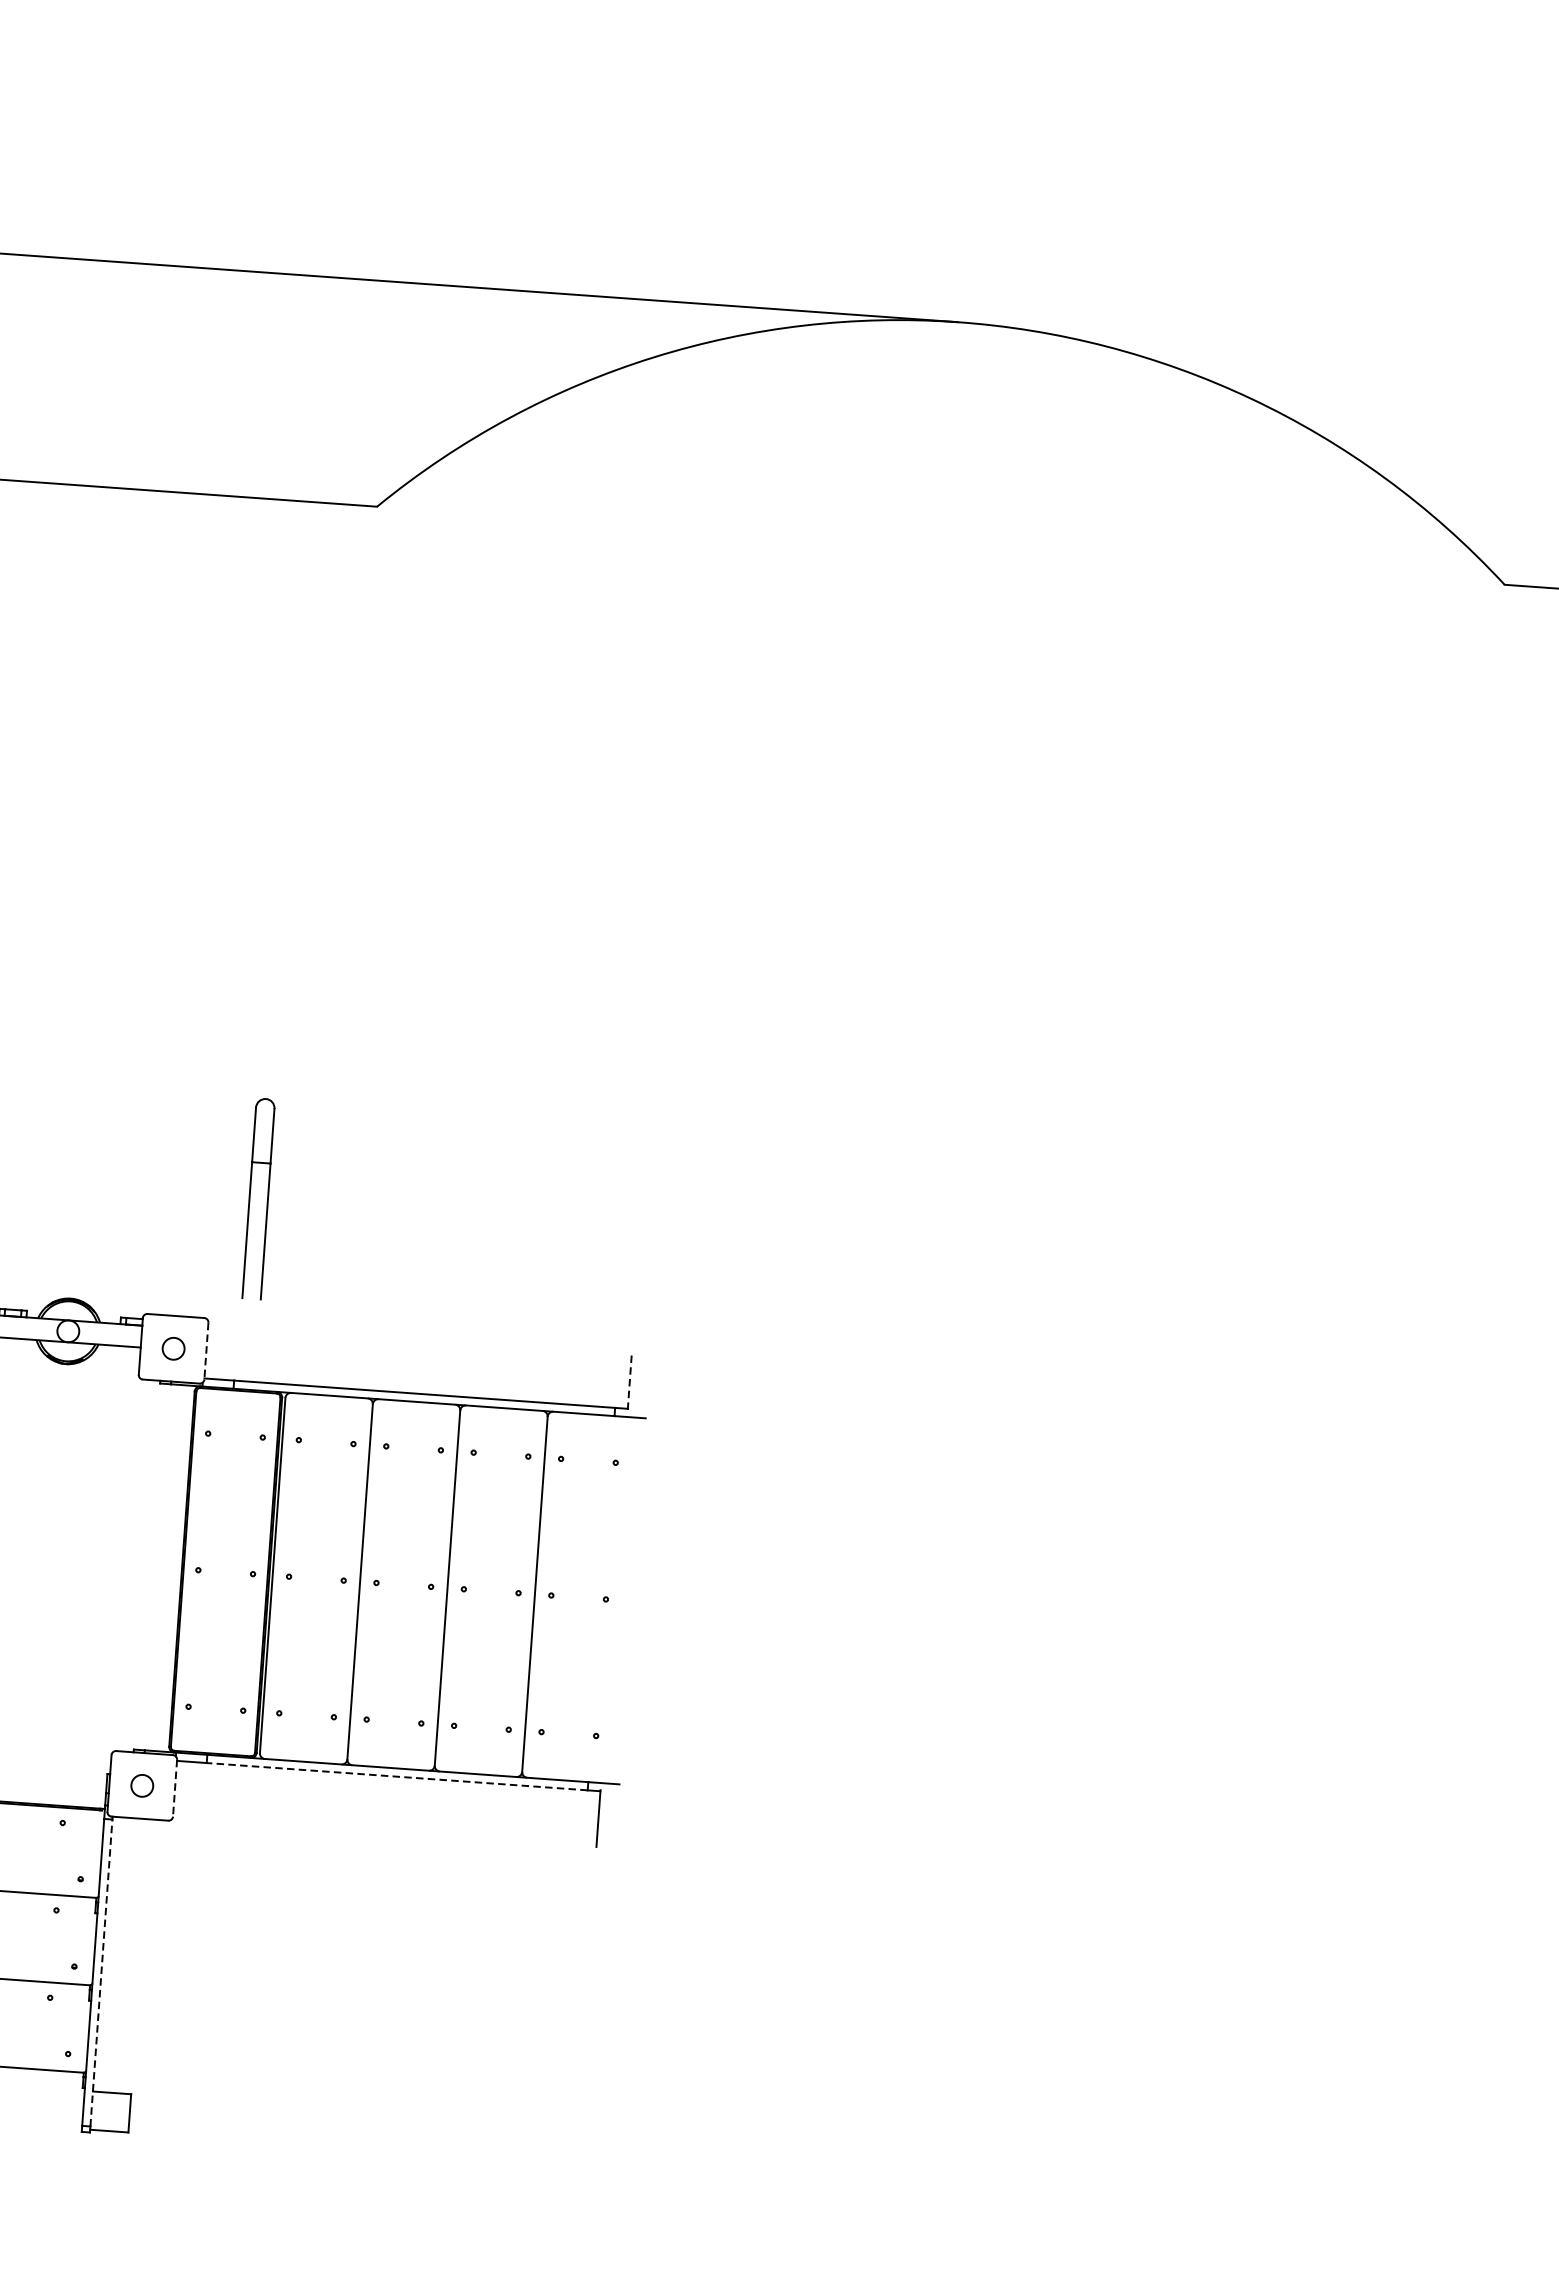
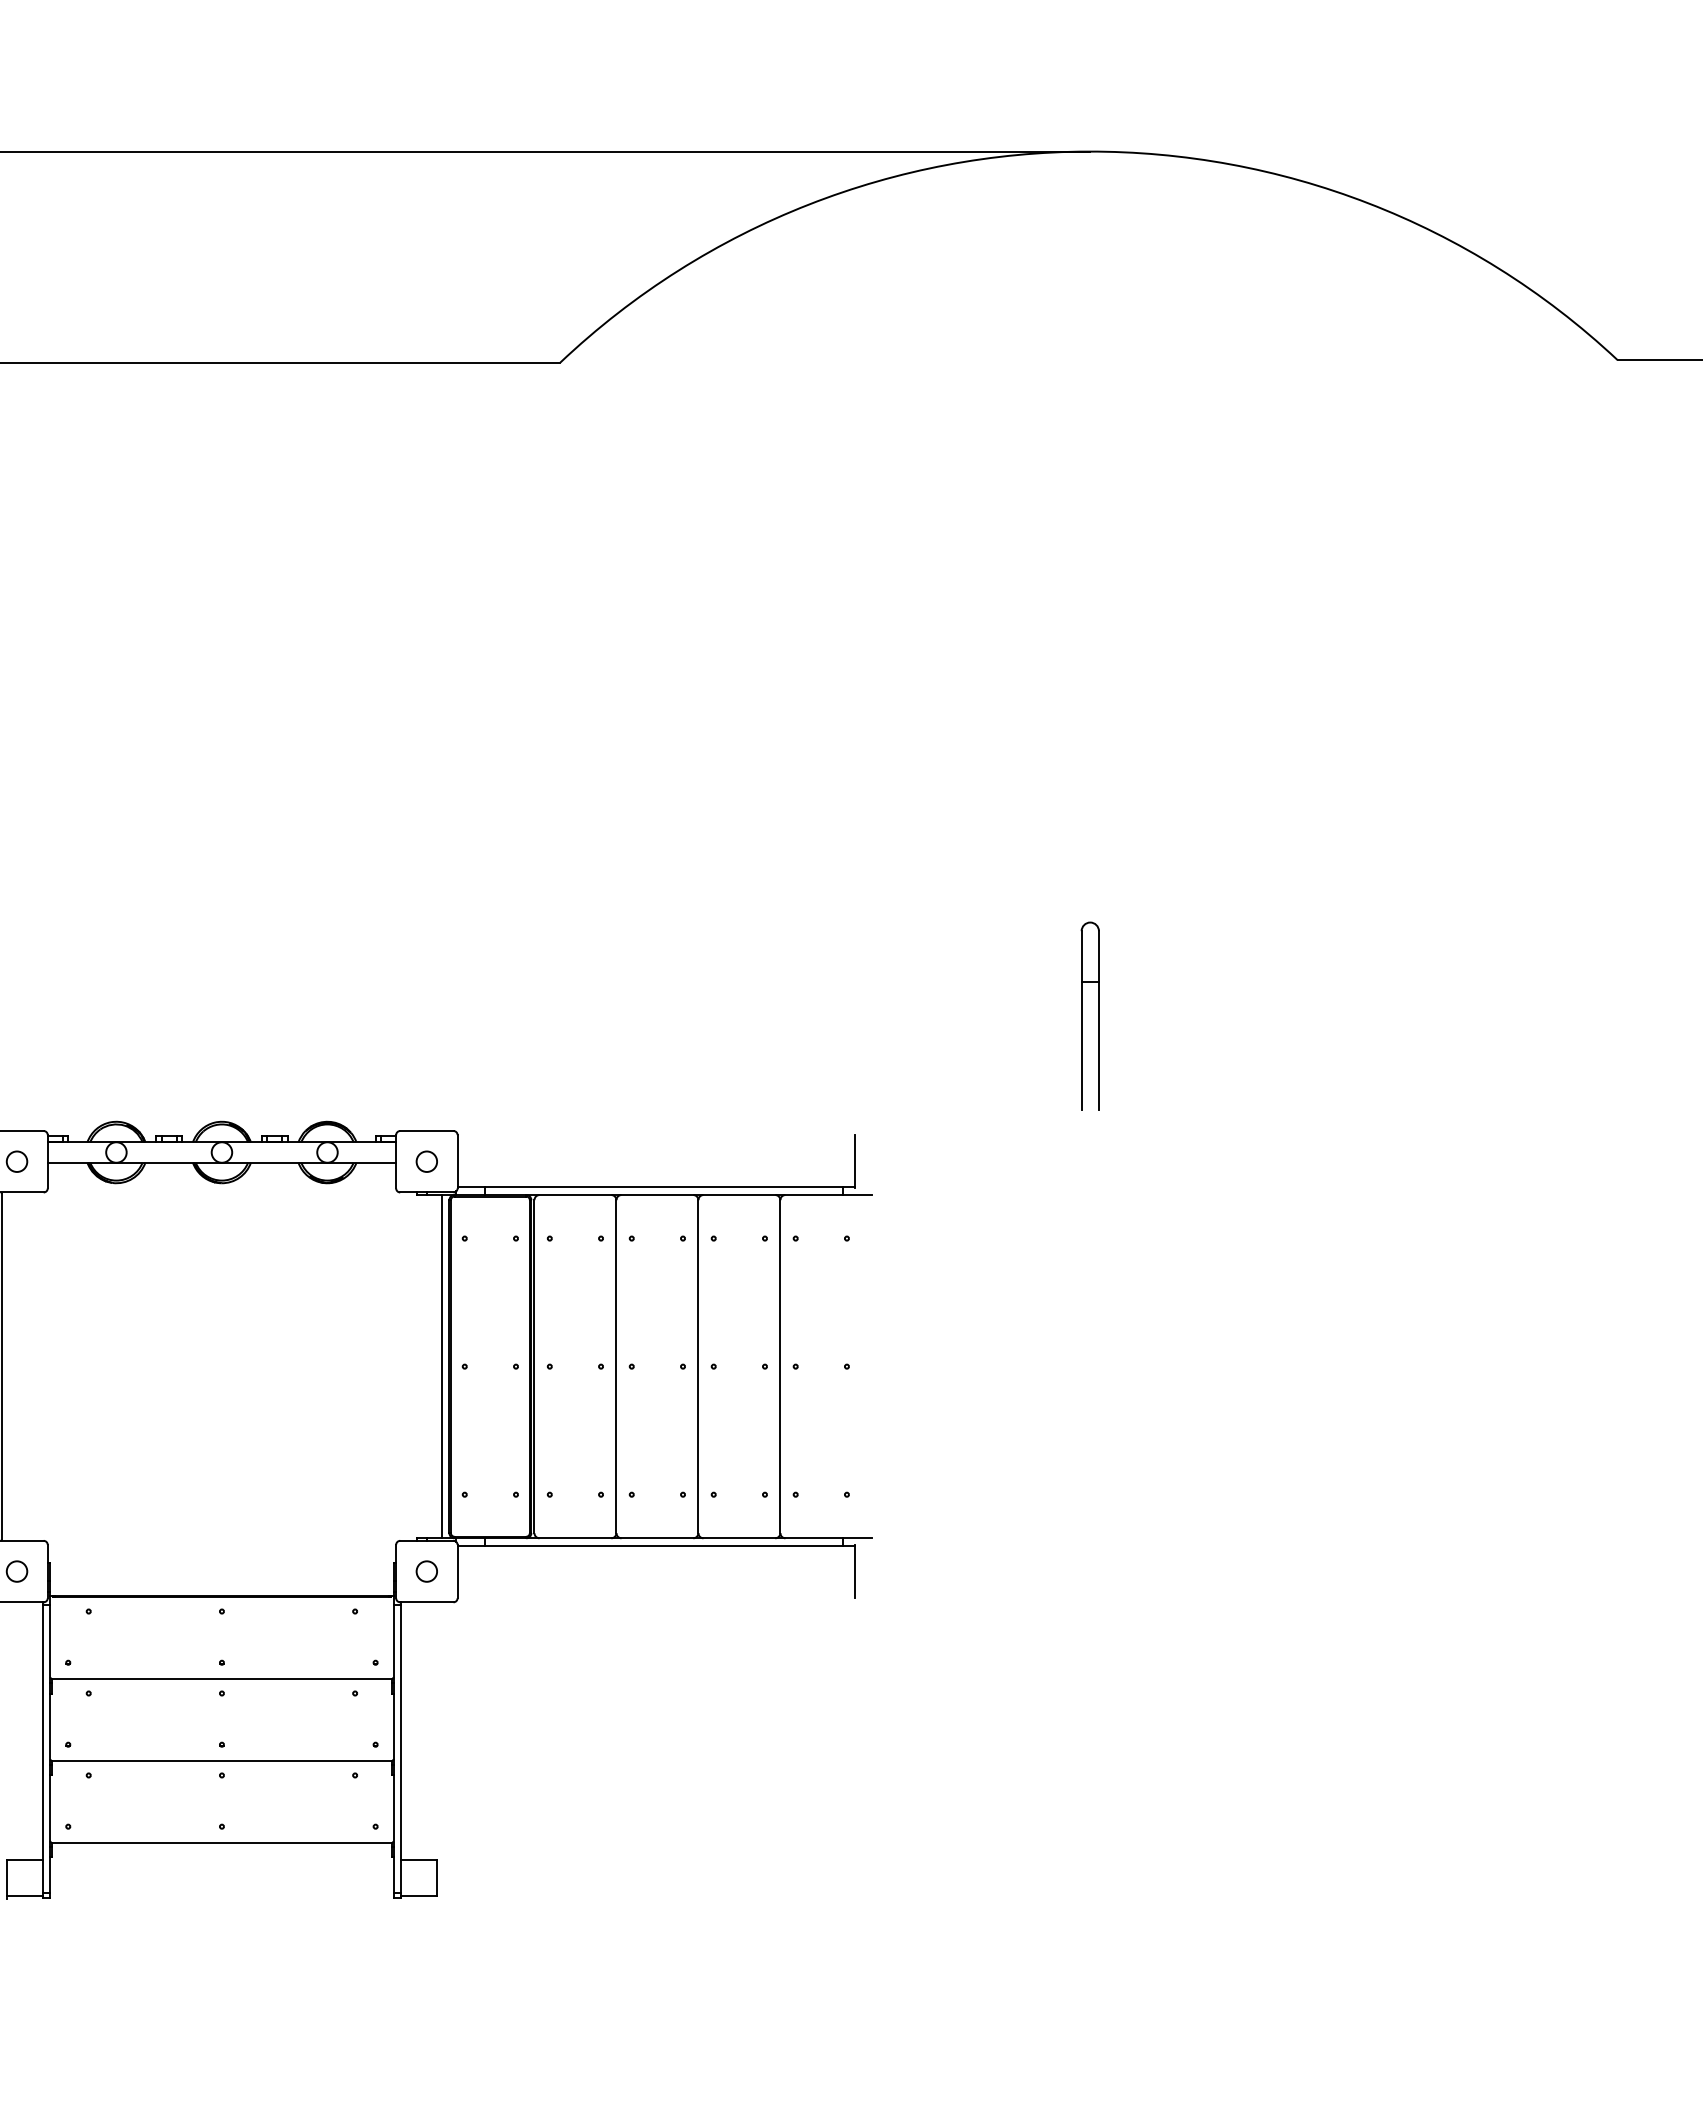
part: (250, 1197) -> (1082, 1015), moved
line: (206, 1350) -> (457, 1161), dashed -> solid
line: (629, 1381) -> (854, 1161), dashed -> solid
line: (174, 1568) -> (442, 1366), added
line: (397, 1776) -> (664, 1545), dashed -> solid
line: (174, 1788) -> (457, 1571), dashed -> solid
line: (101, 1972) -> (401, 1748), dashed -> solid

